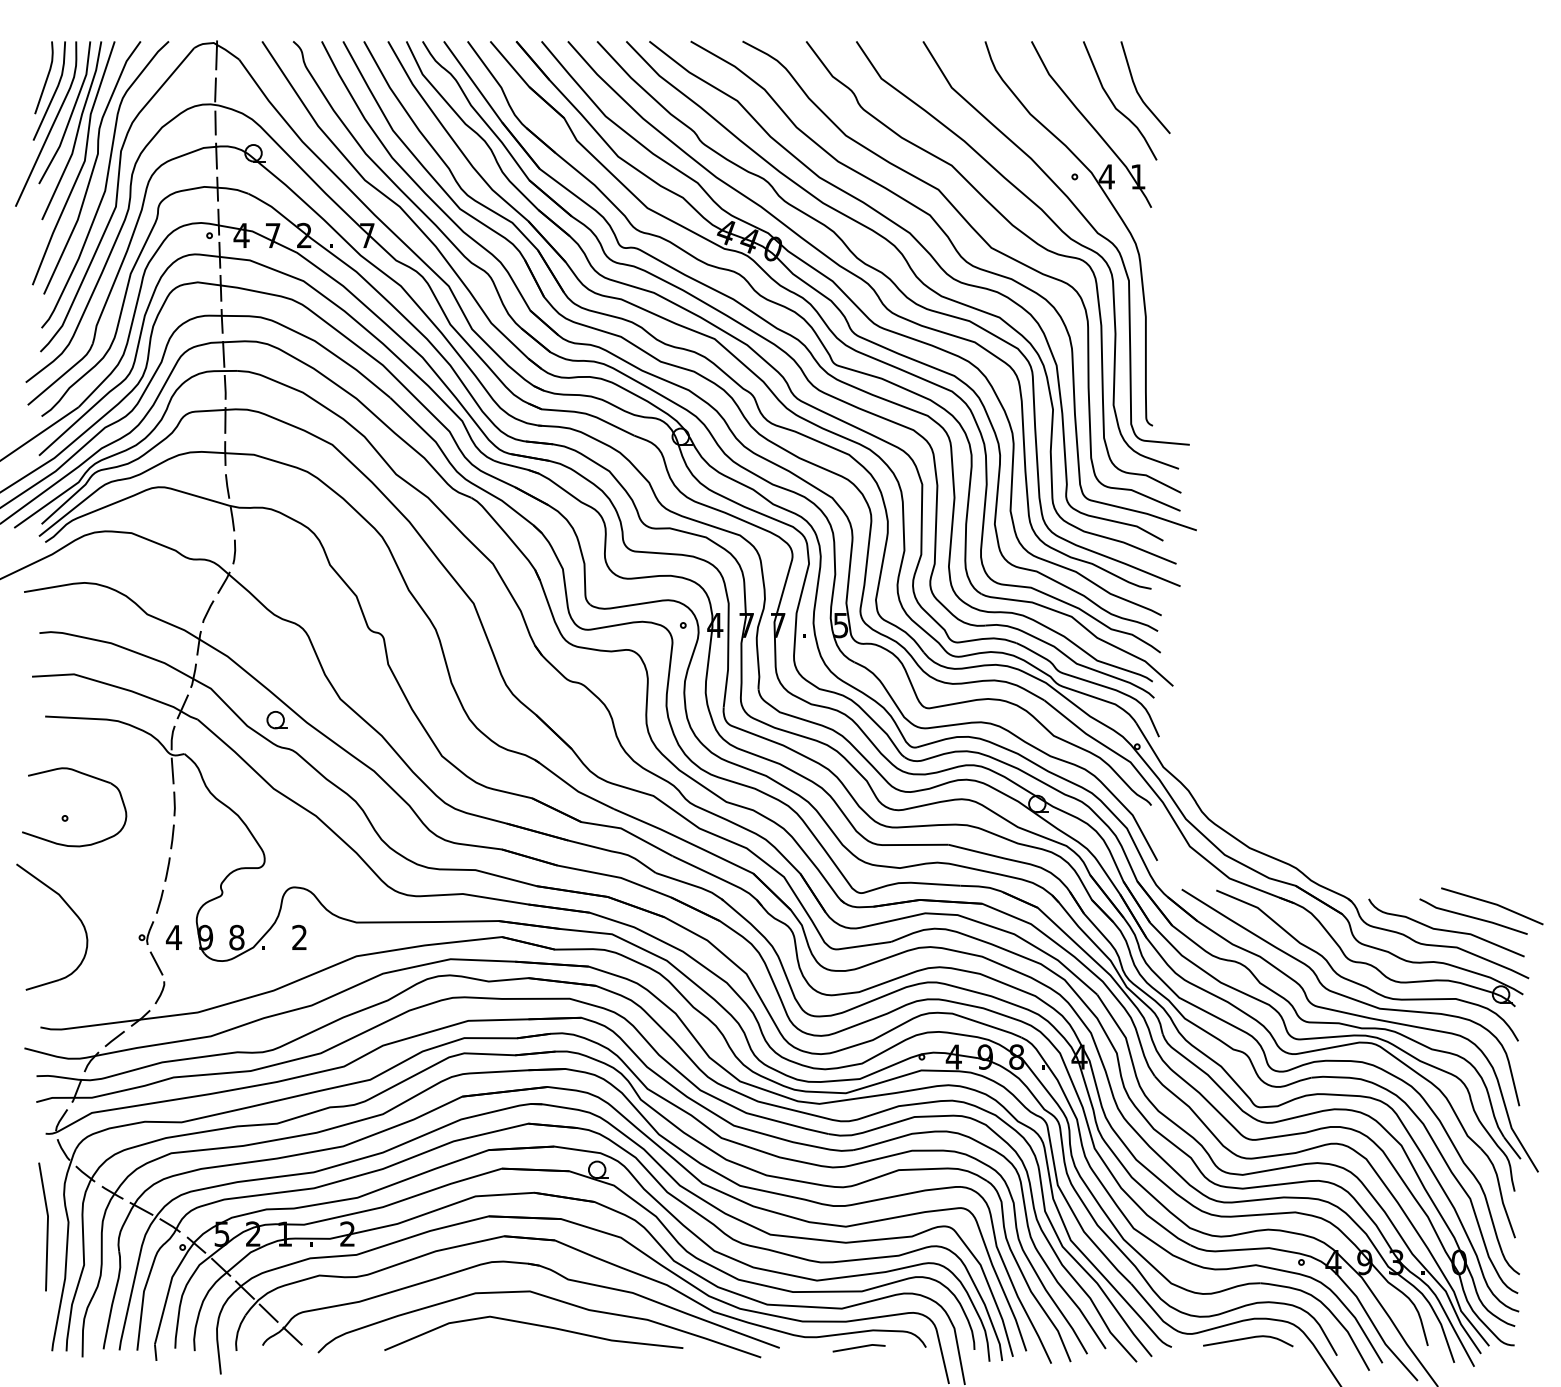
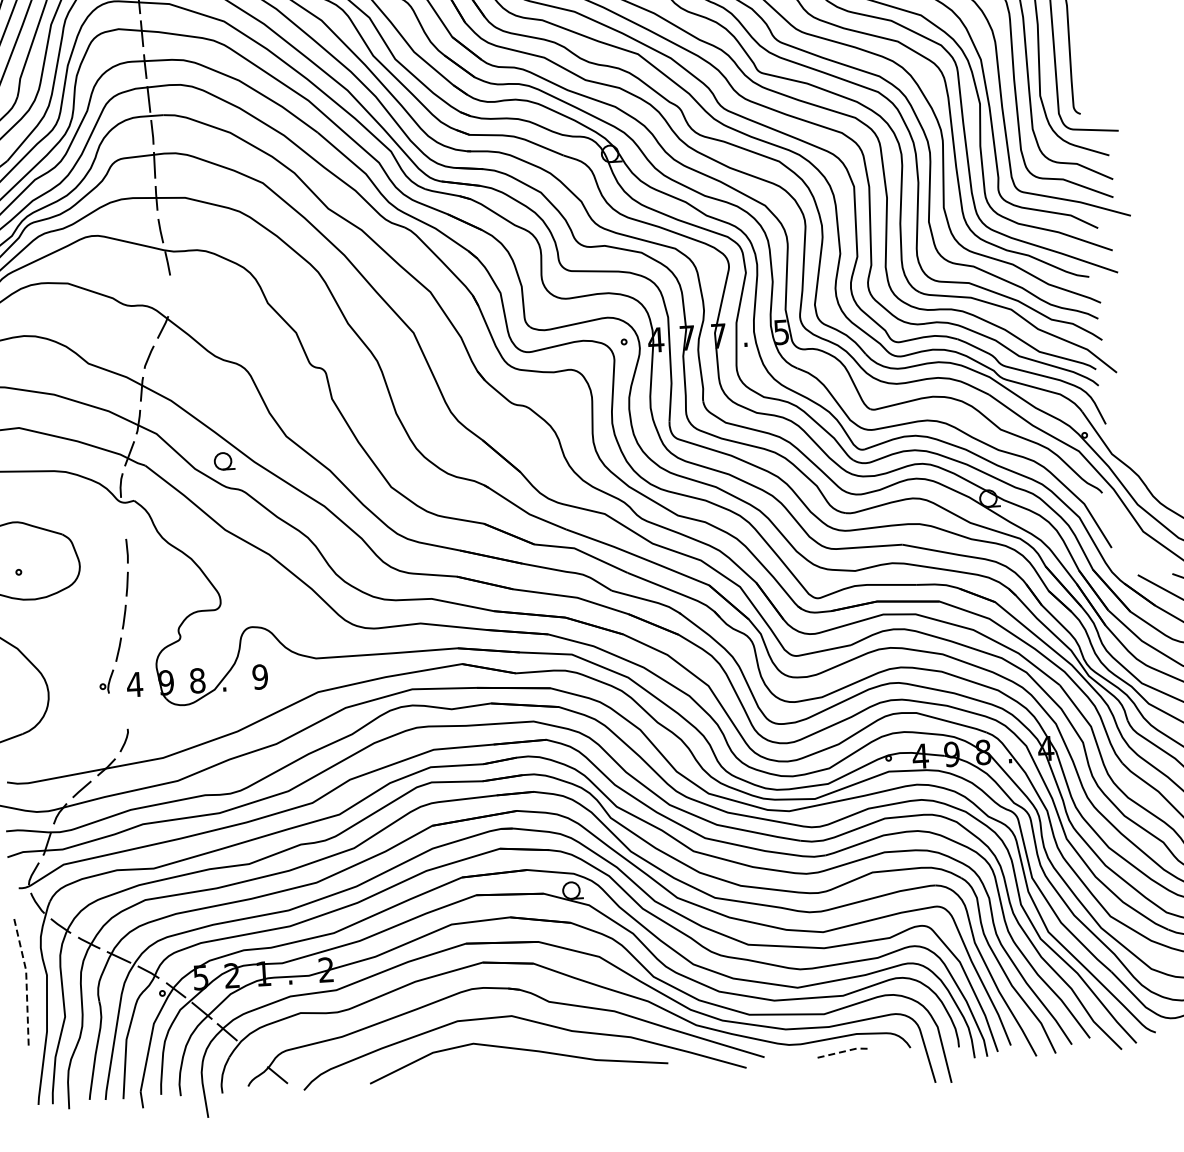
line: (234, 551) -> (171, 295), removed
line: (172, 770) -> (123, 517), removed
text: (299, 937) -> (260, 676), 2 -> 9
line: (156, 963) -> (118, 711), removed
line: (47, 1226) -> (26, 980), solid -> dashed
line: (268, 1312) -> (252, 1053), removed
line: (859, 1347) -> (844, 1051), solid -> dashed

